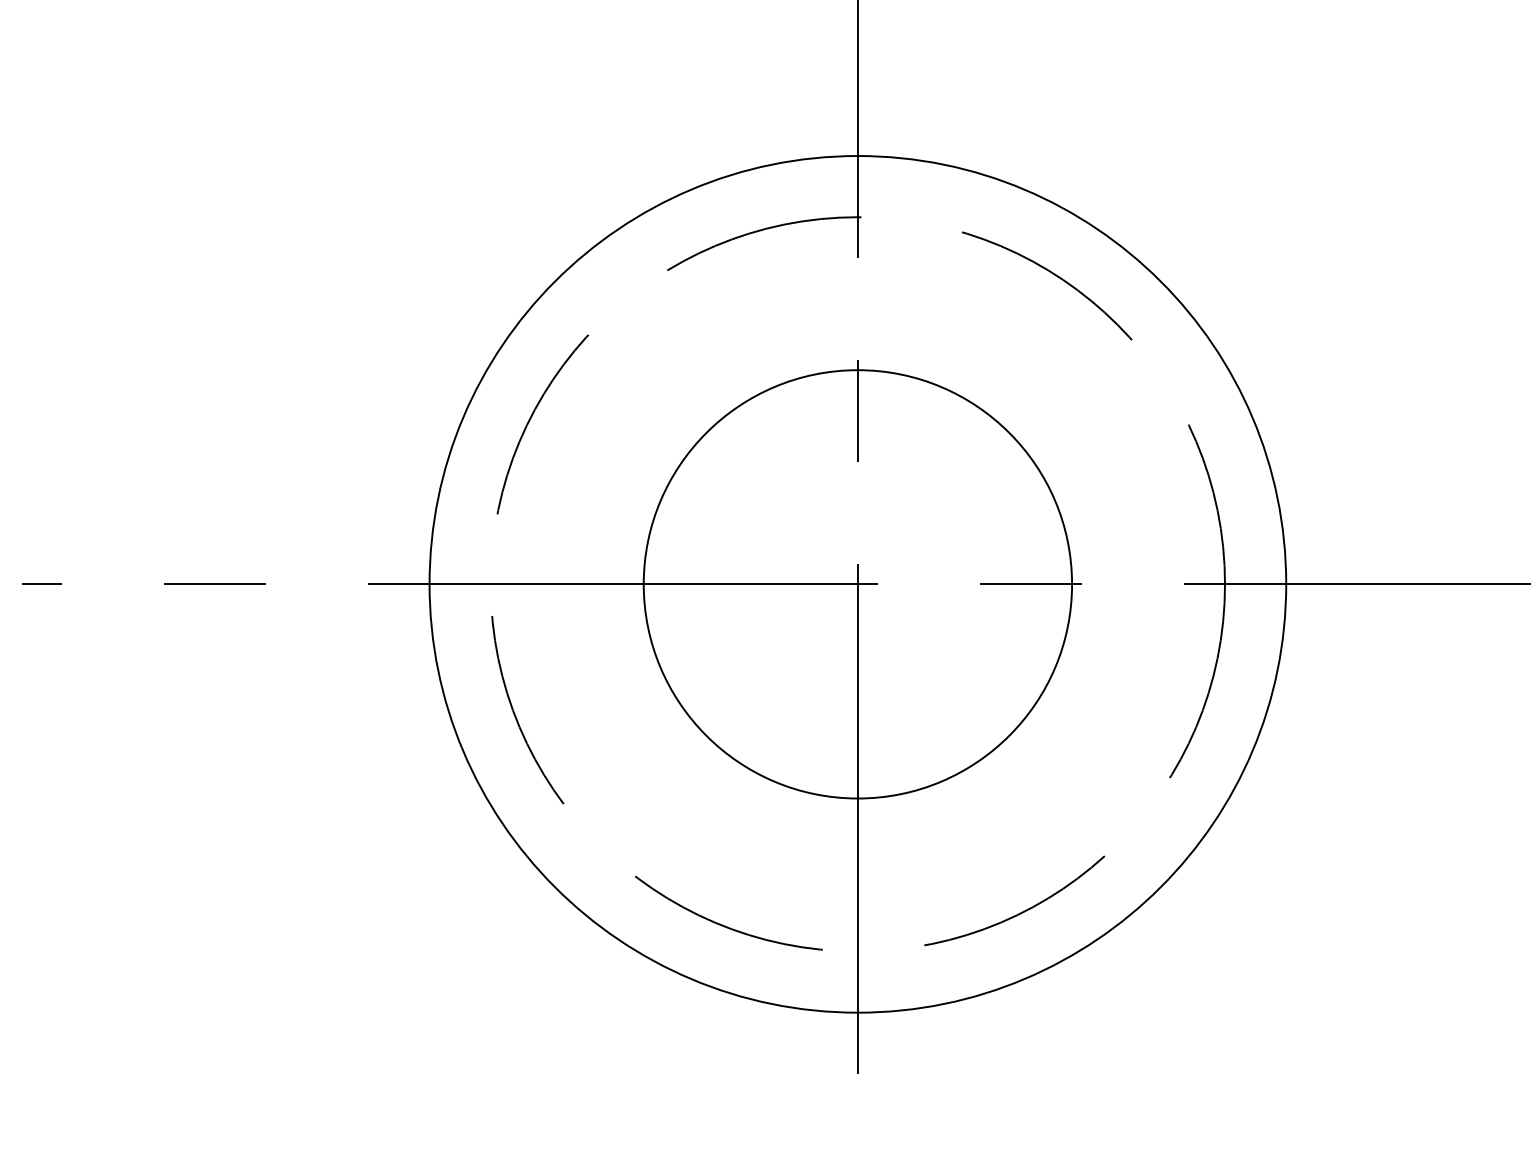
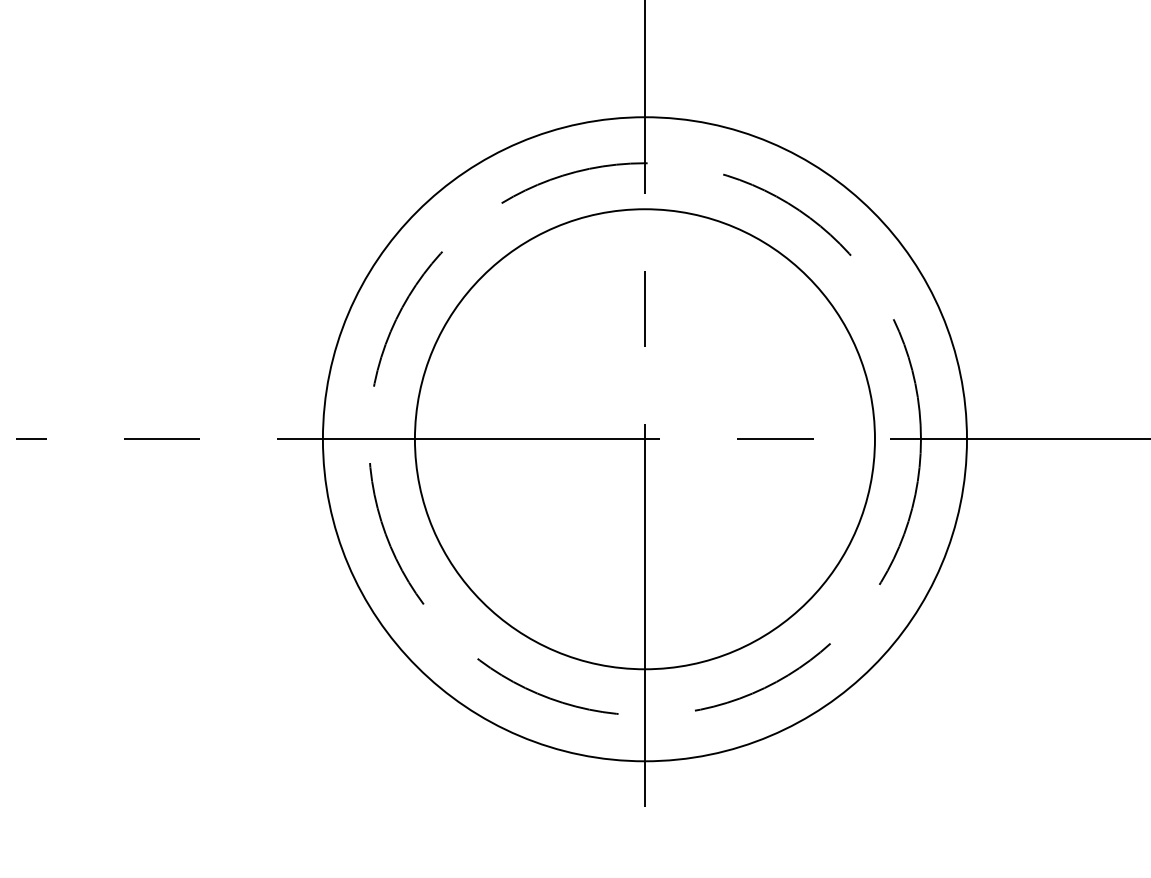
circle: (857, 584) -> (644, 439), size x1.43

